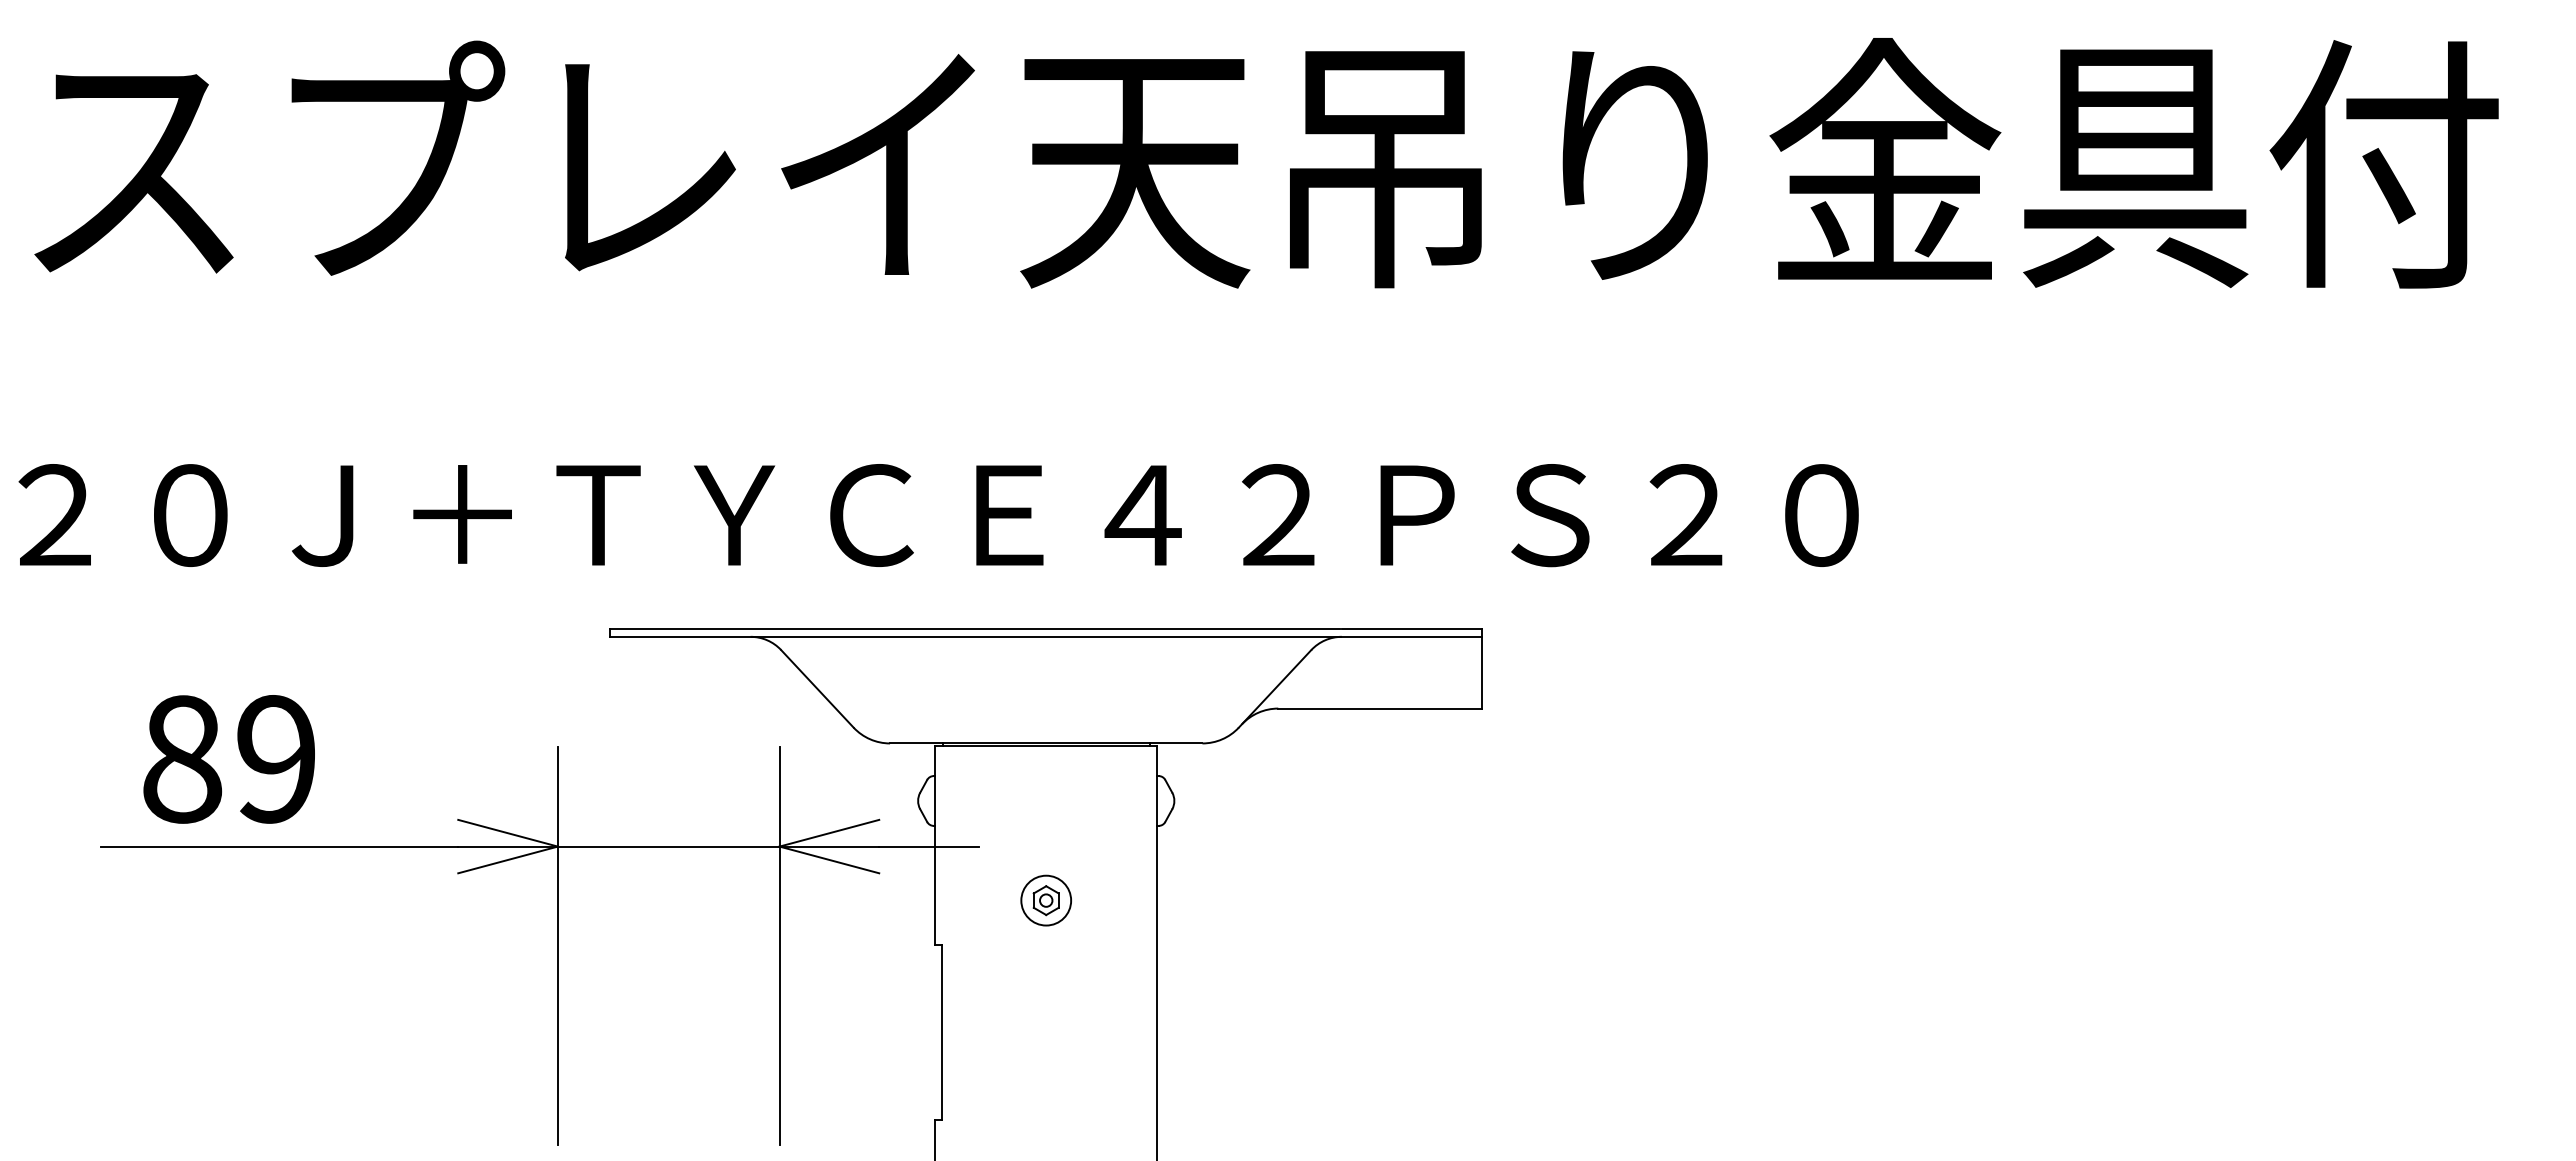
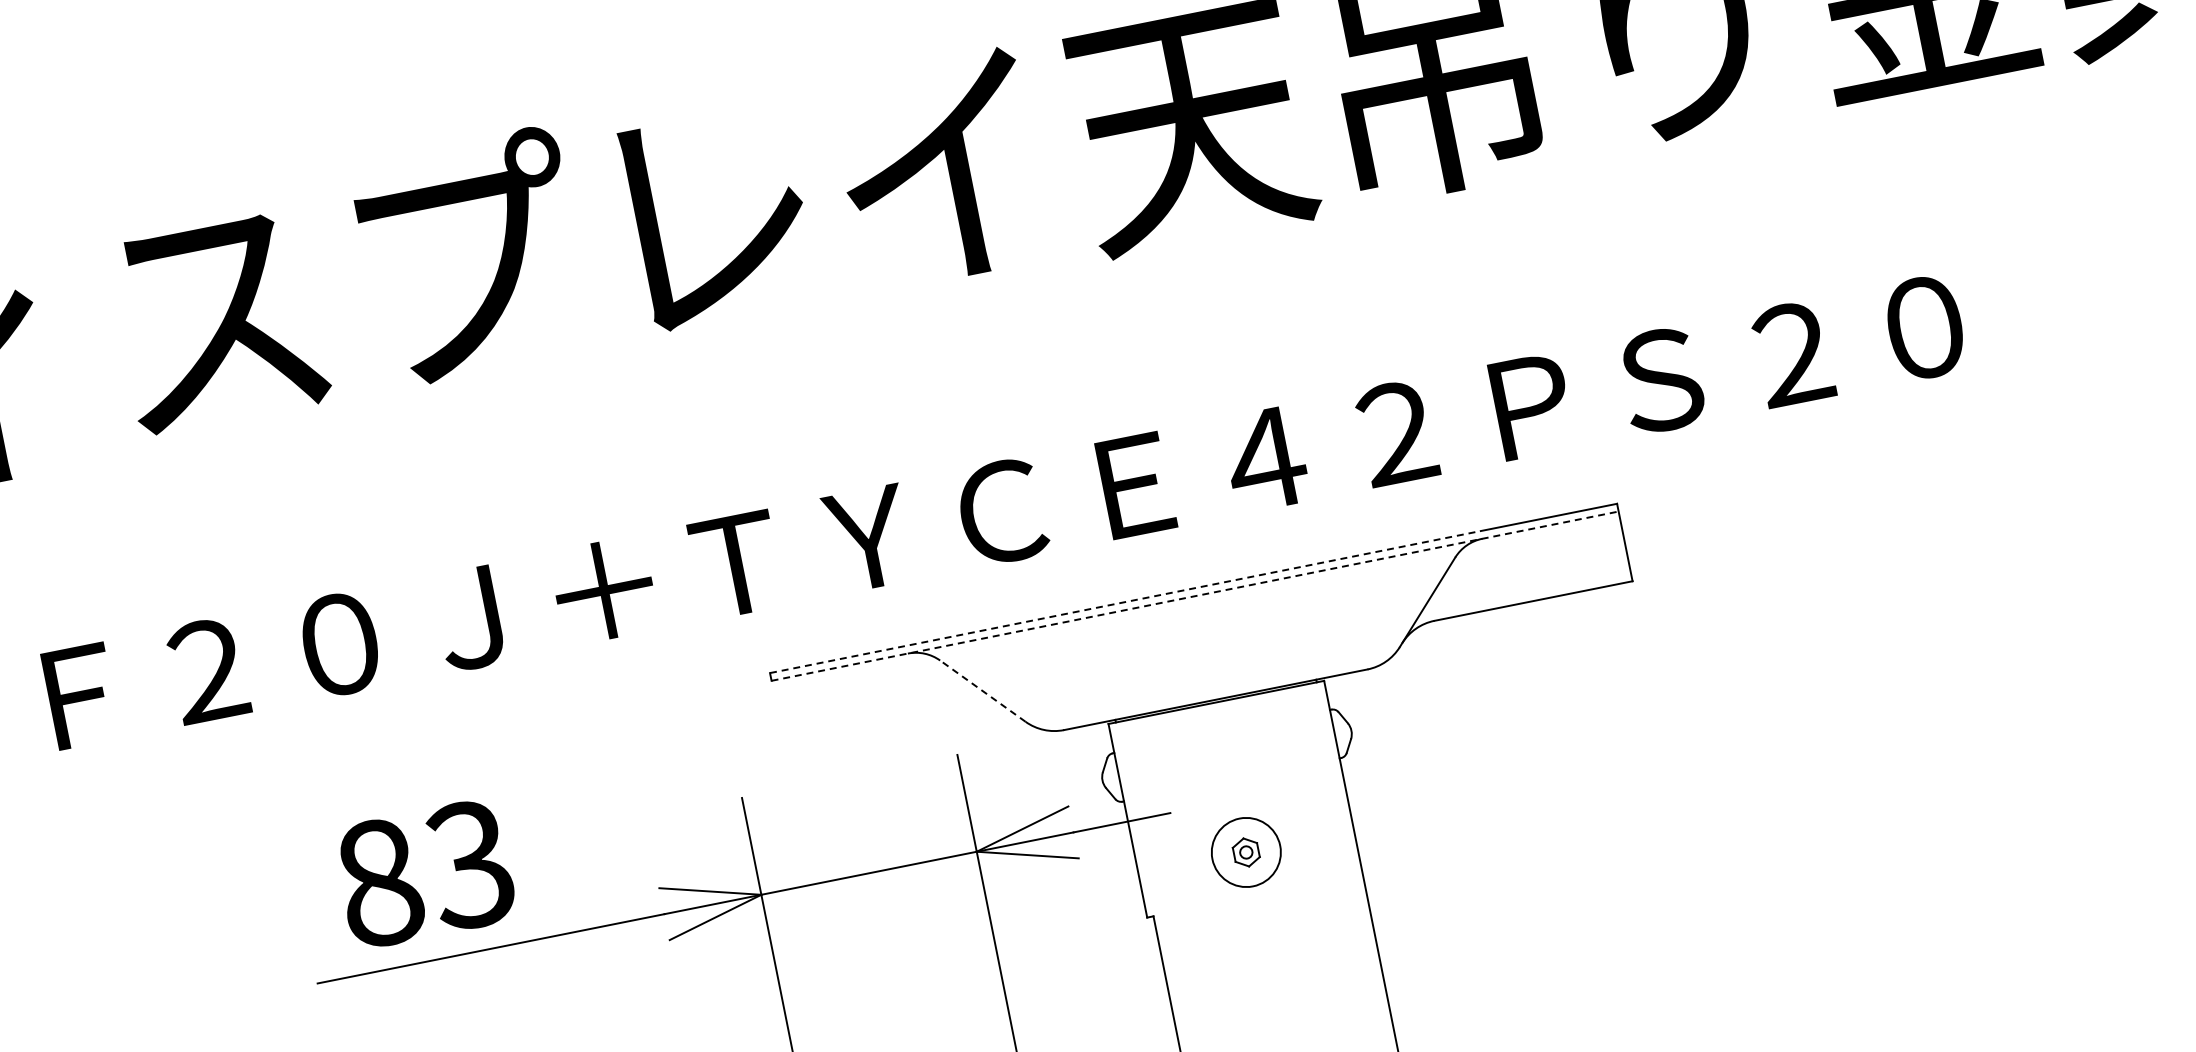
line: (975, 628) -> (1124, 601), solid -> dashed
line: (1046, 636) -> (1195, 595), solid -> dashed
line: (817, 688) -> (982, 690), solid -> dashed
text: (274, 759) -> (469, 865), 89 -> 83
circle: (1046, 900) -> (1246, 852), size x1.4

